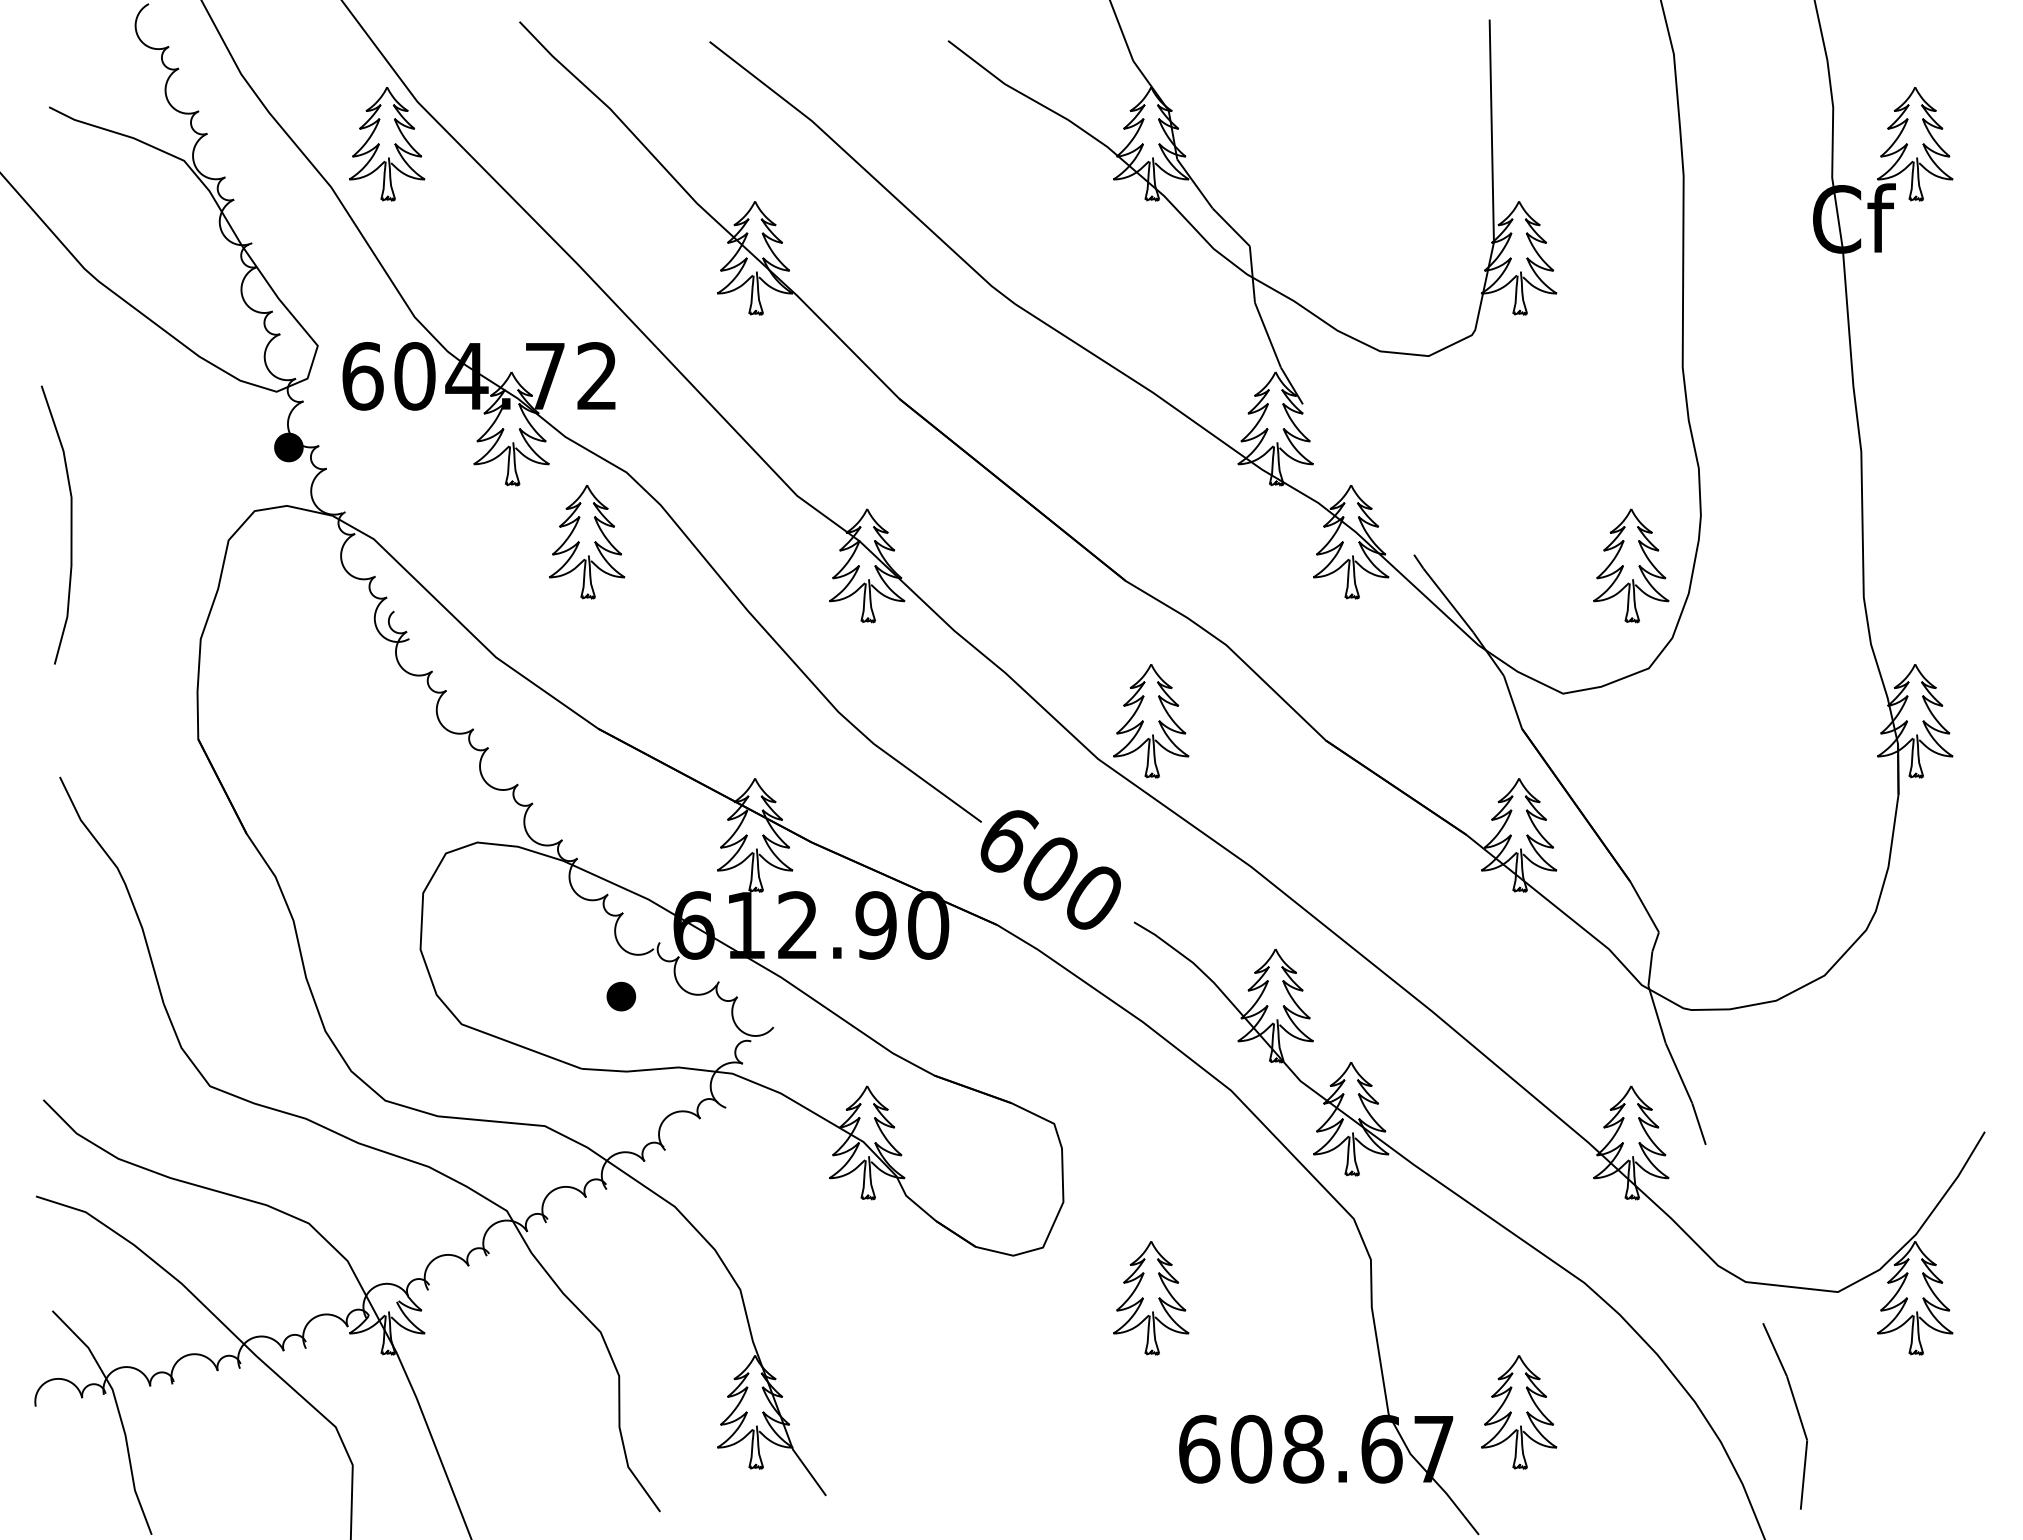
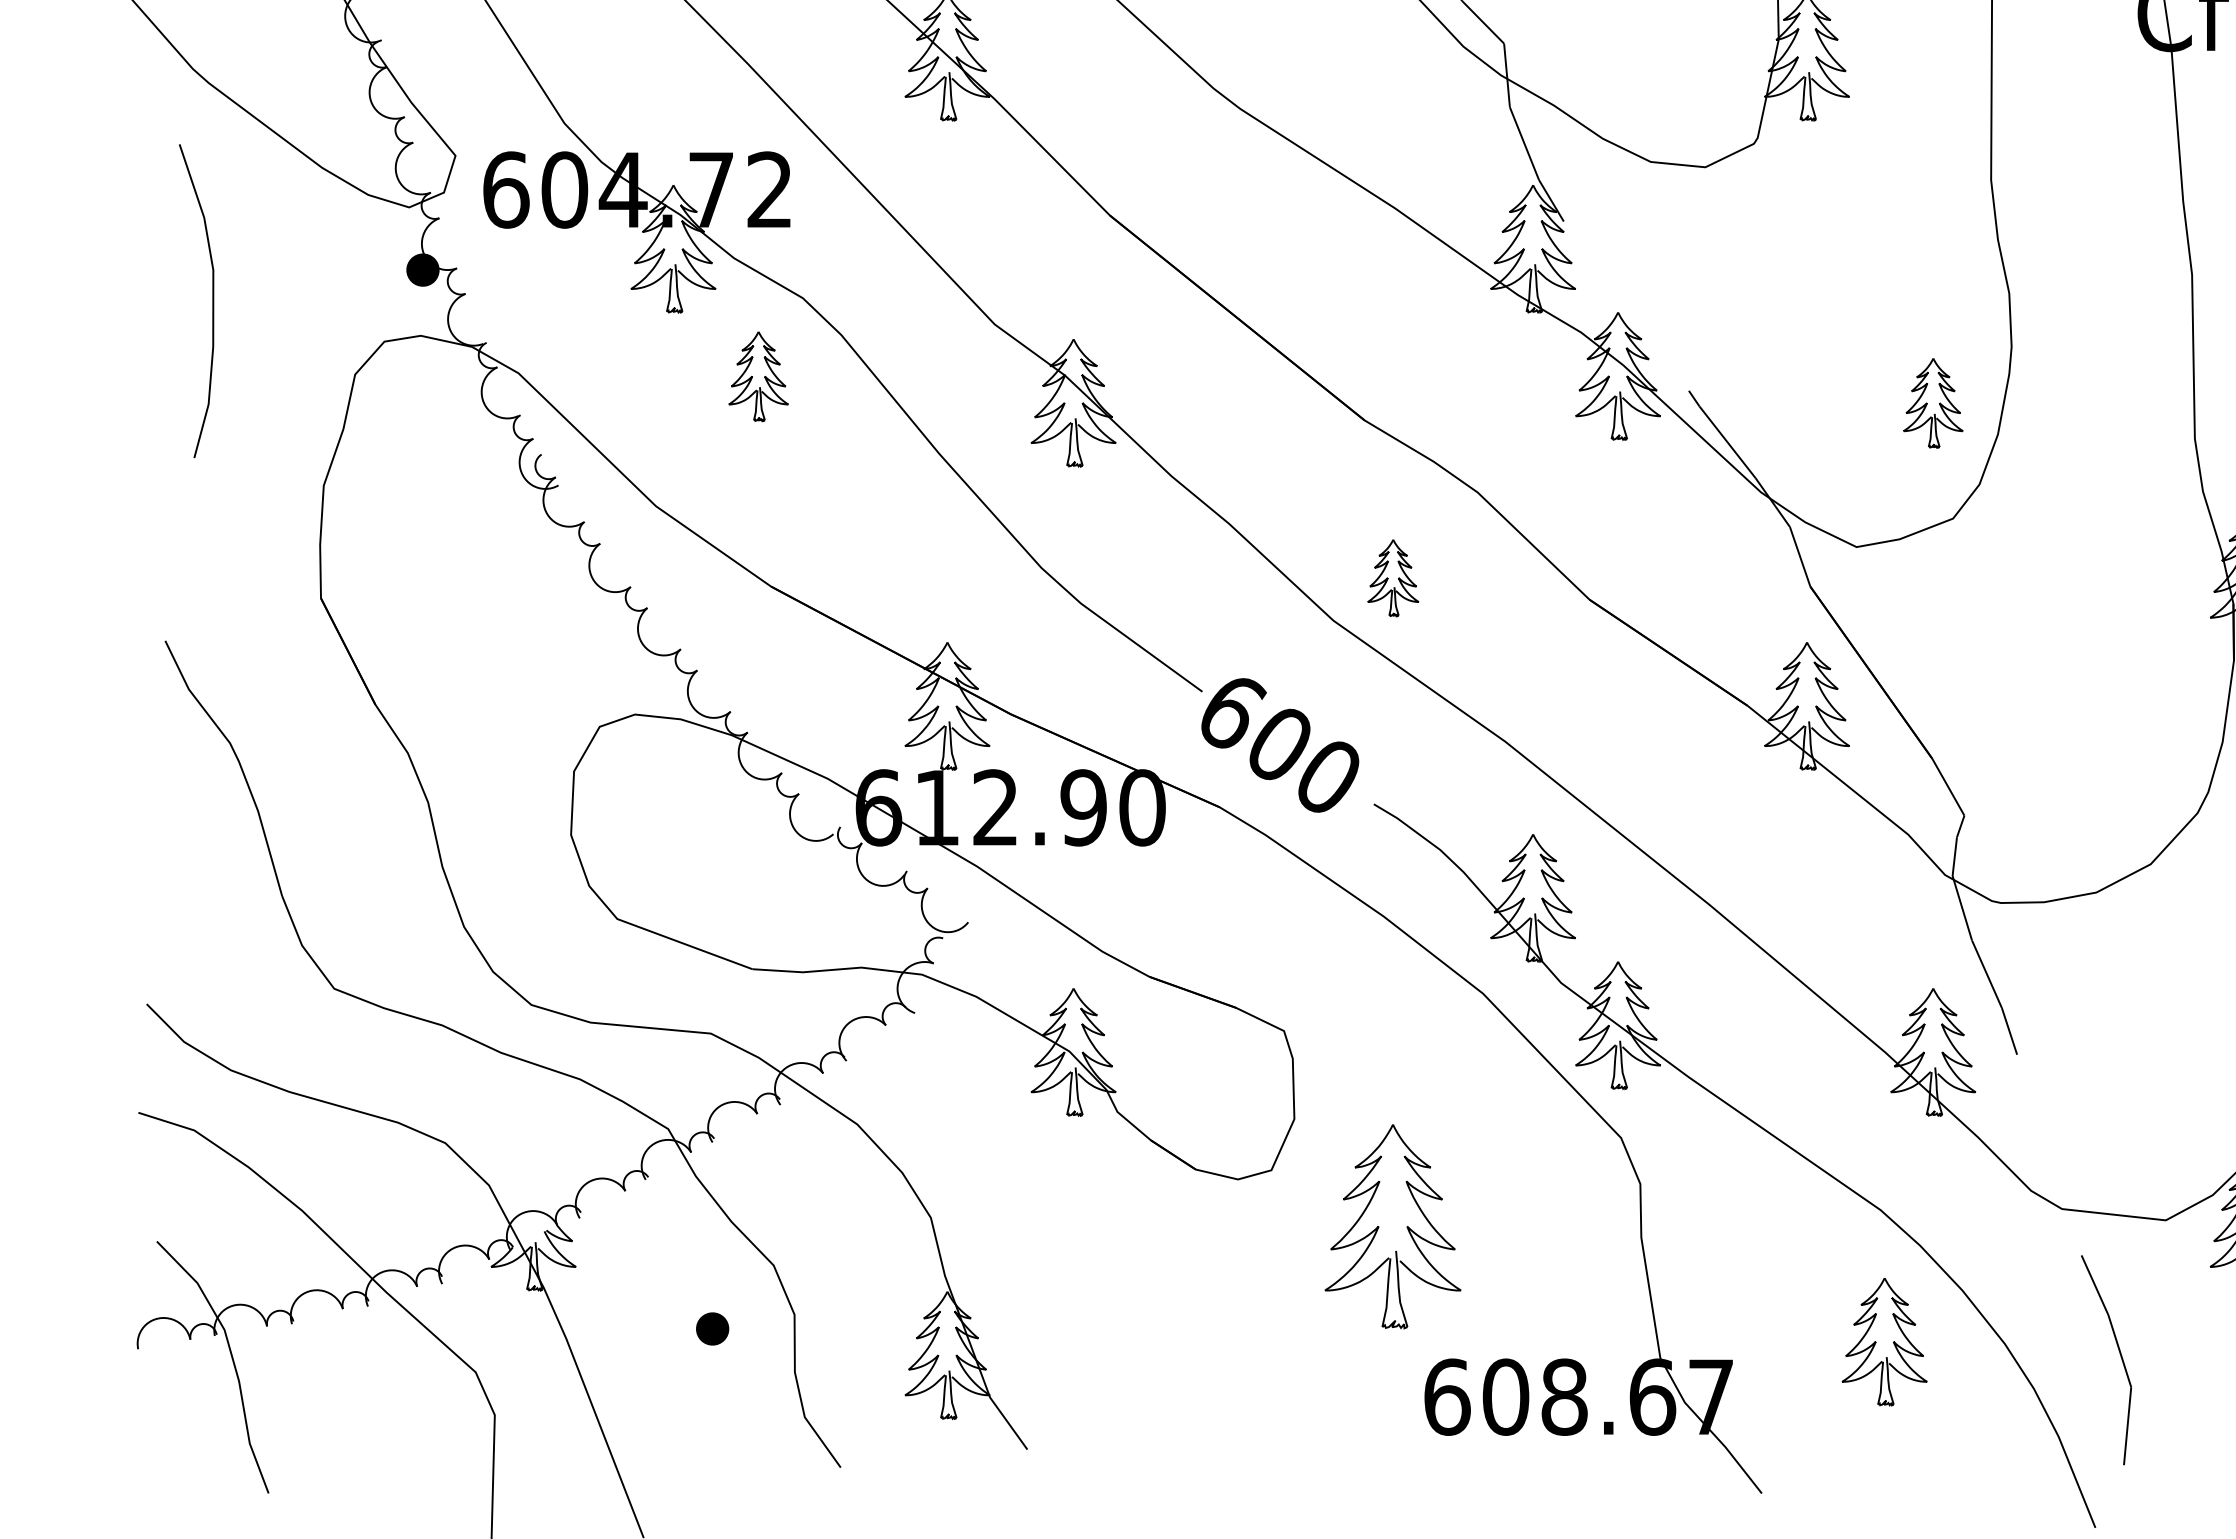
curve: (70, 524) -> (212, 300), moved
part: (587, 542) -> (758, 376), size x0.7
part: (1631, 565) -> (1933, 402), size x0.7
part: (1151, 721) -> (1393, 578), size x0.6
part: (621, 996) -> (712, 1328), moved
part: (1151, 1298) -> (1393, 1227), size x1.6
part: (1519, 1412) -> (1885, 1342), moved

